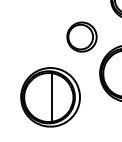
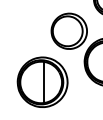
part: (81, 36) -> (68, 30), size x1.43

